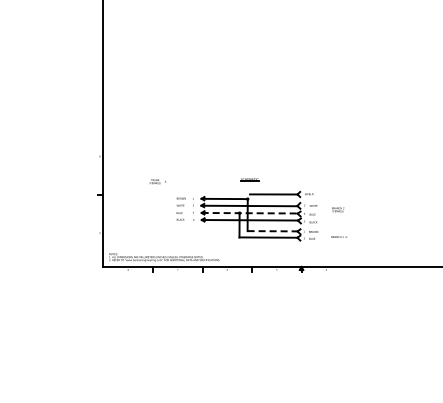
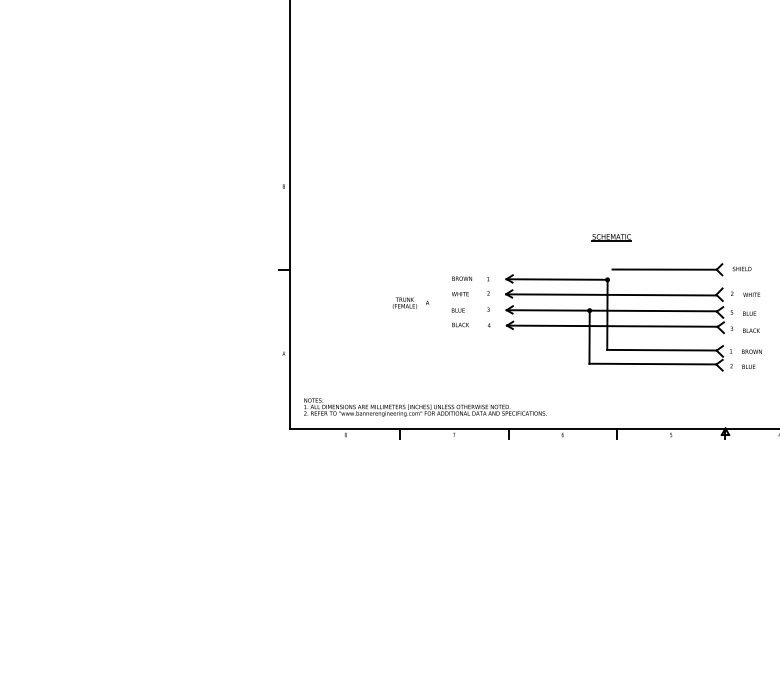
text: (157, 181) -> (409, 302), moved
line: (250, 213) -> (613, 311), dashed -> solid
line: (272, 231) -> (661, 350), dashed -> solid

